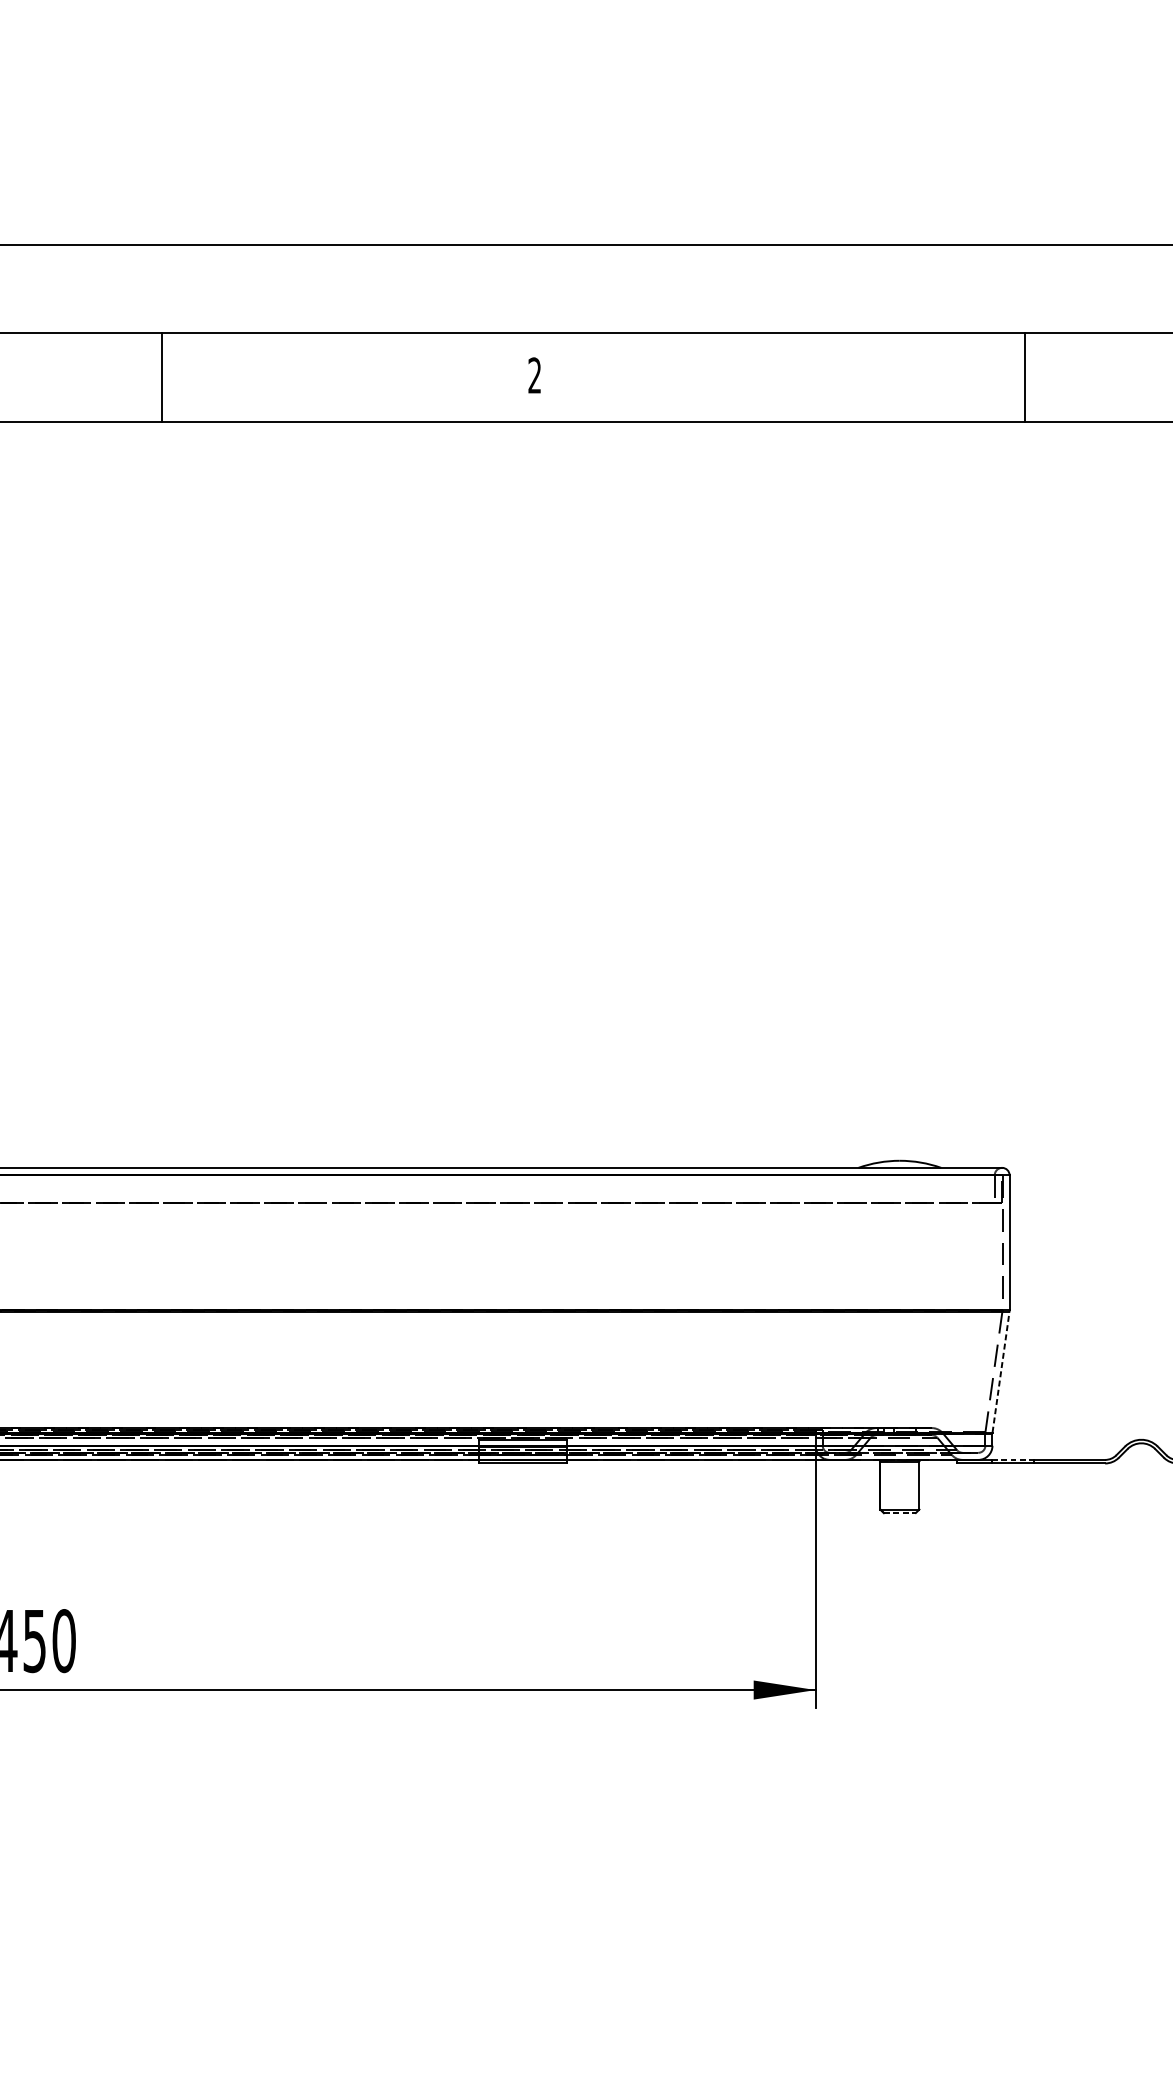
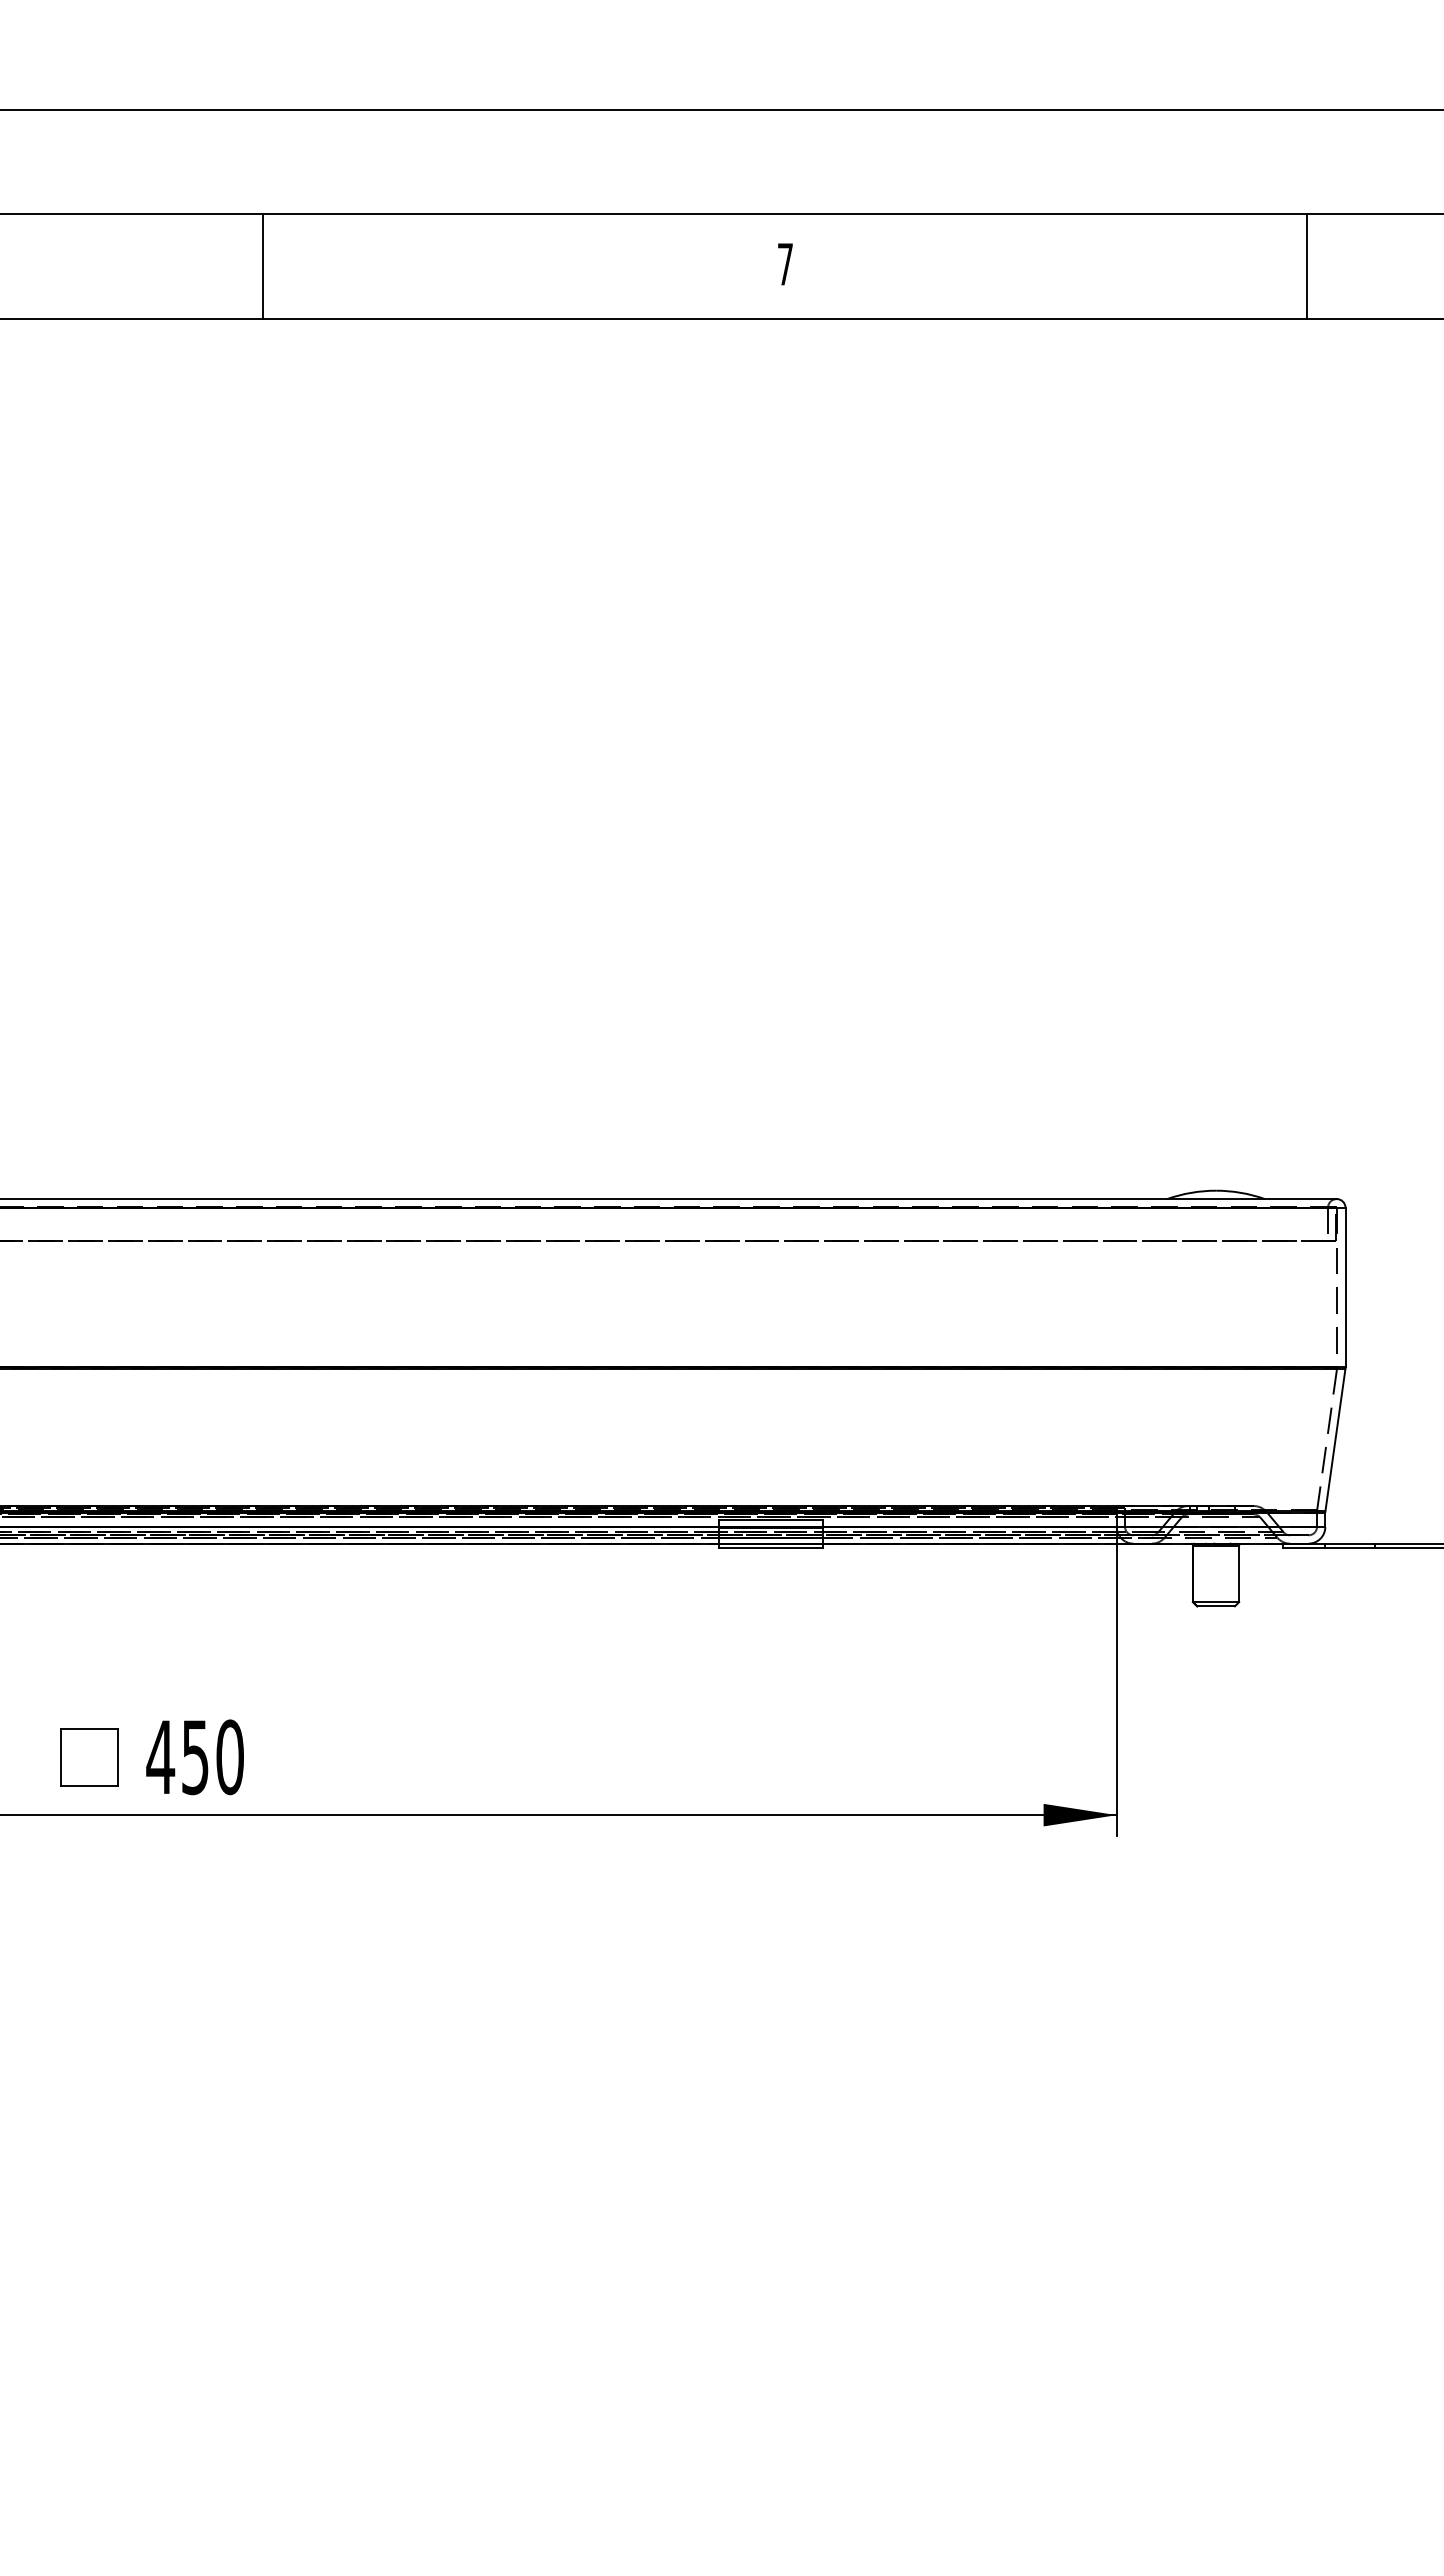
text: (534, 374) -> (784, 263), 2 -> 7
line: (161, 377) -> (262, 266), moved
line: (1024, 377) -> (1307, 266), moved
line: (1001, 1372) -> (1335, 1440), dashed -> solid
line: (1013, 1459) -> (1350, 1543), dashed -> solid
line: (900, 1513) -> (1216, 1606), dashed -> solid

